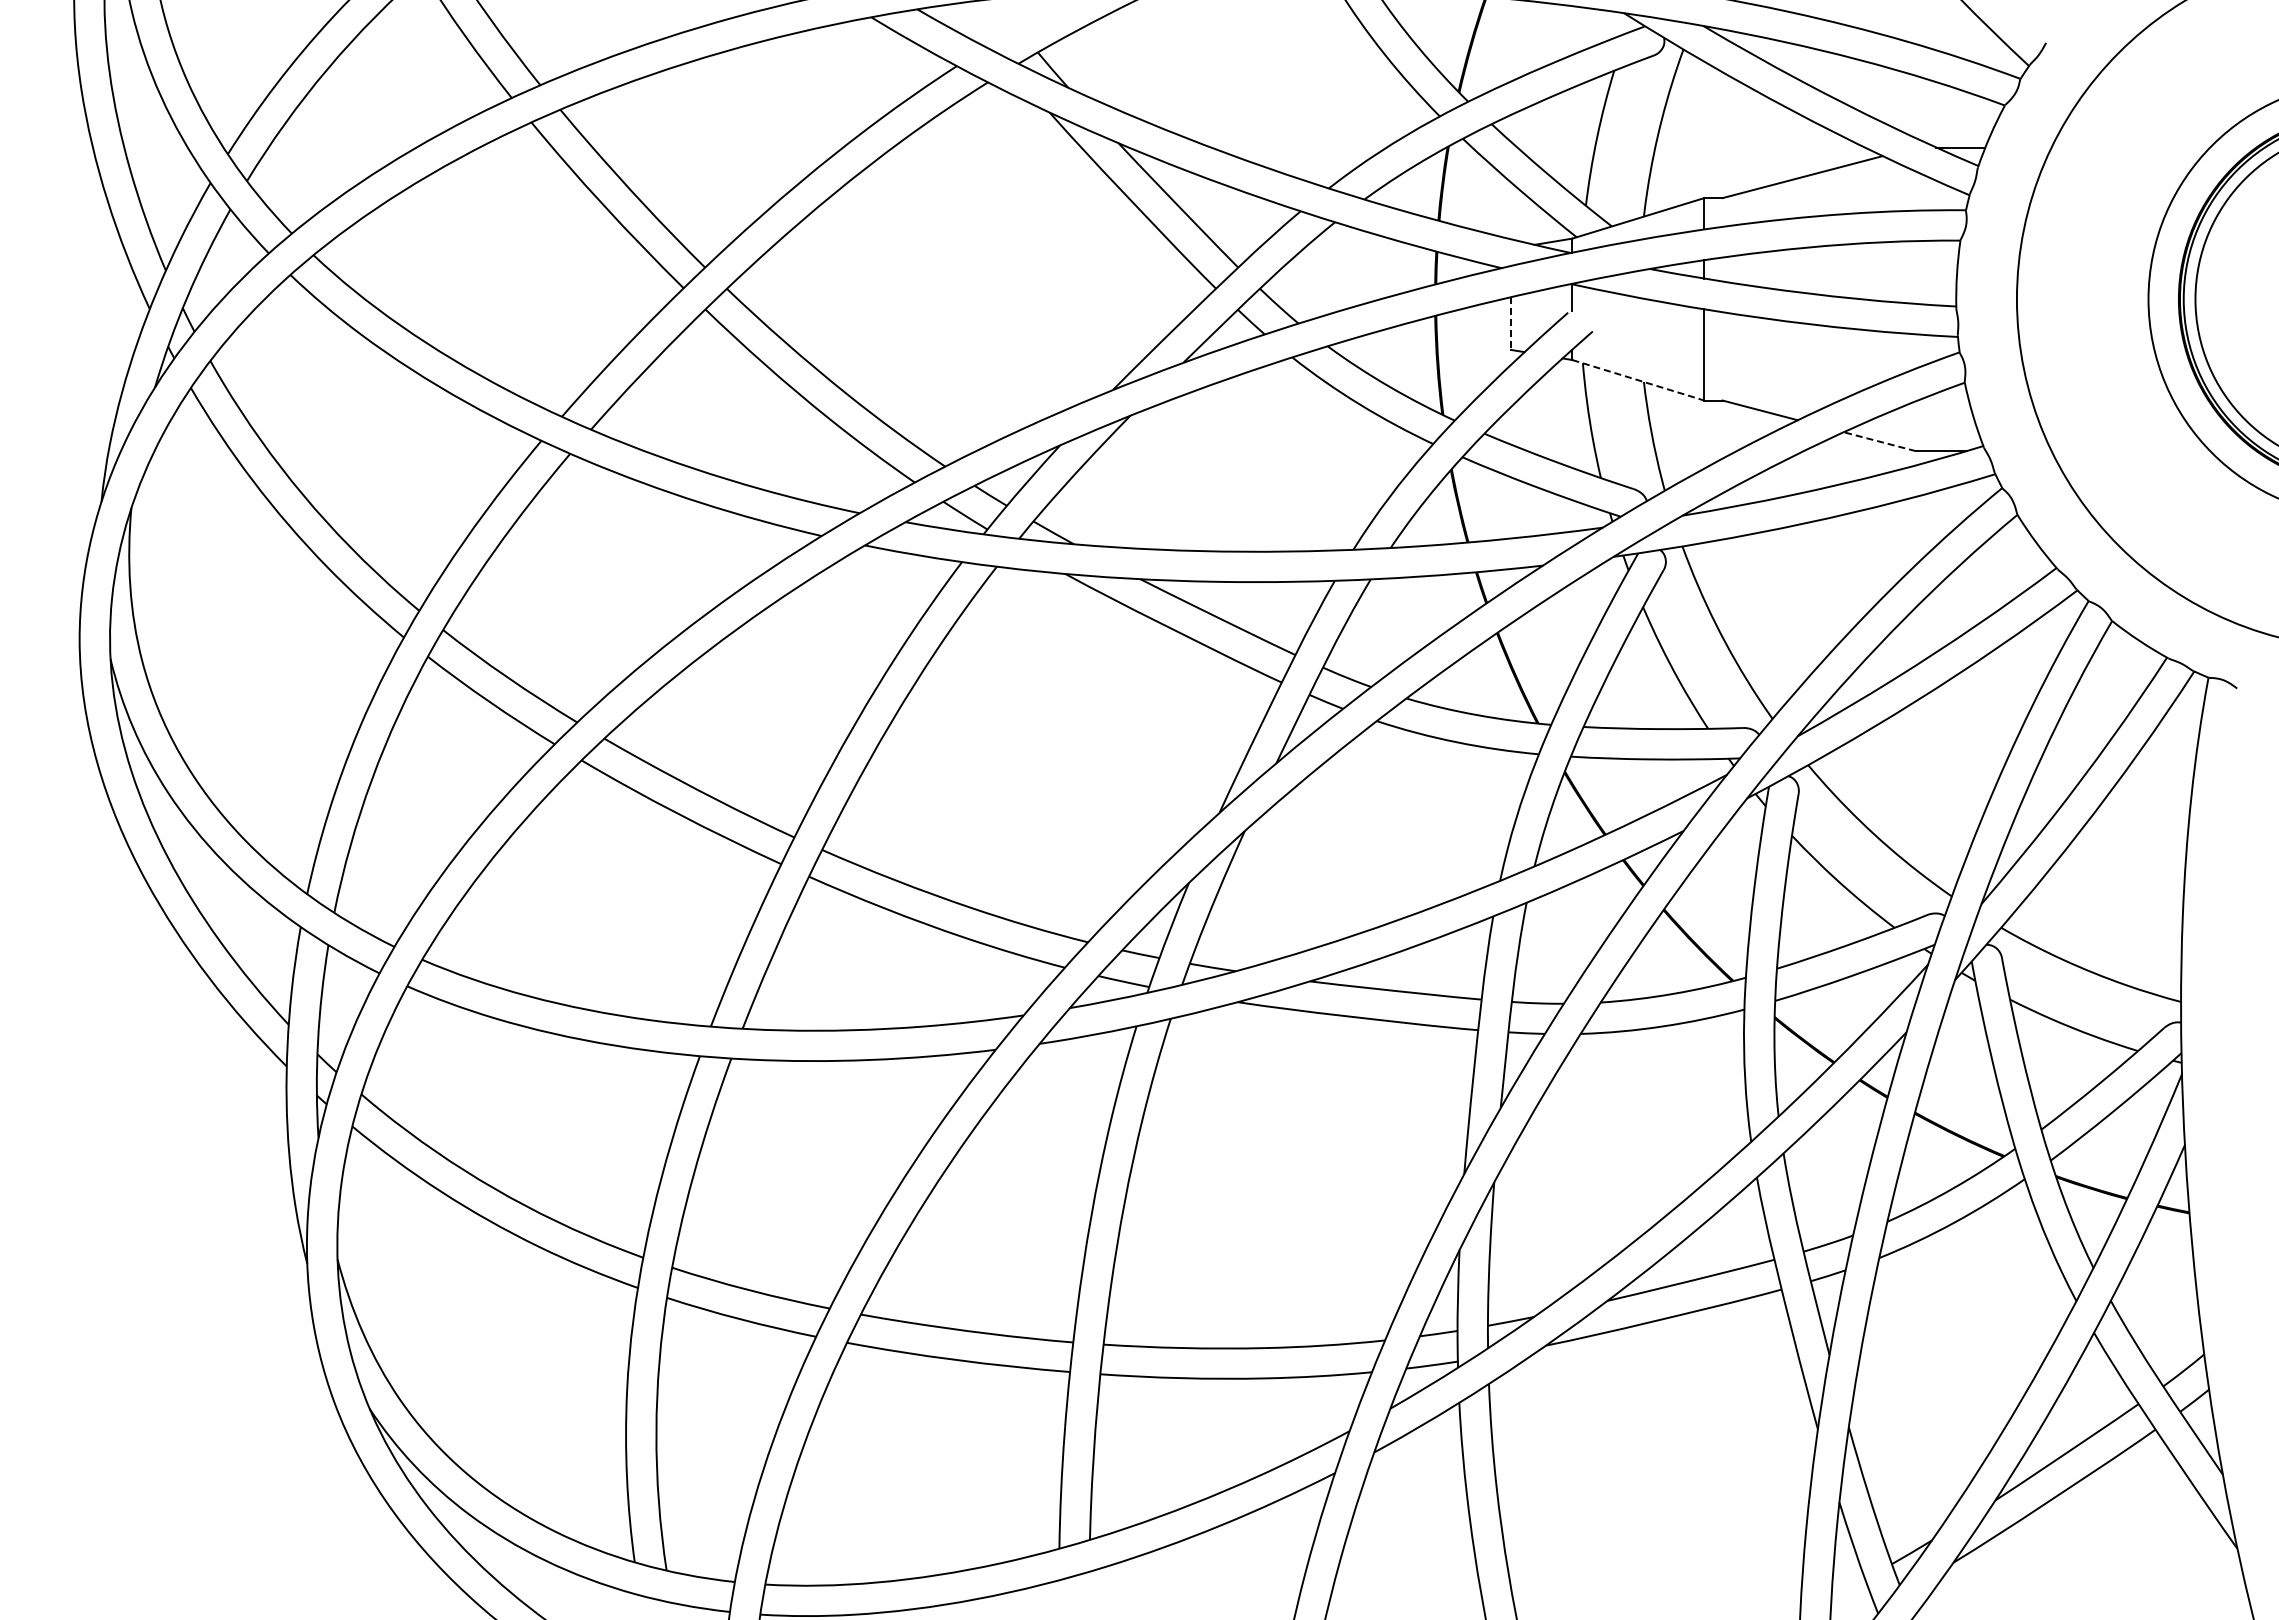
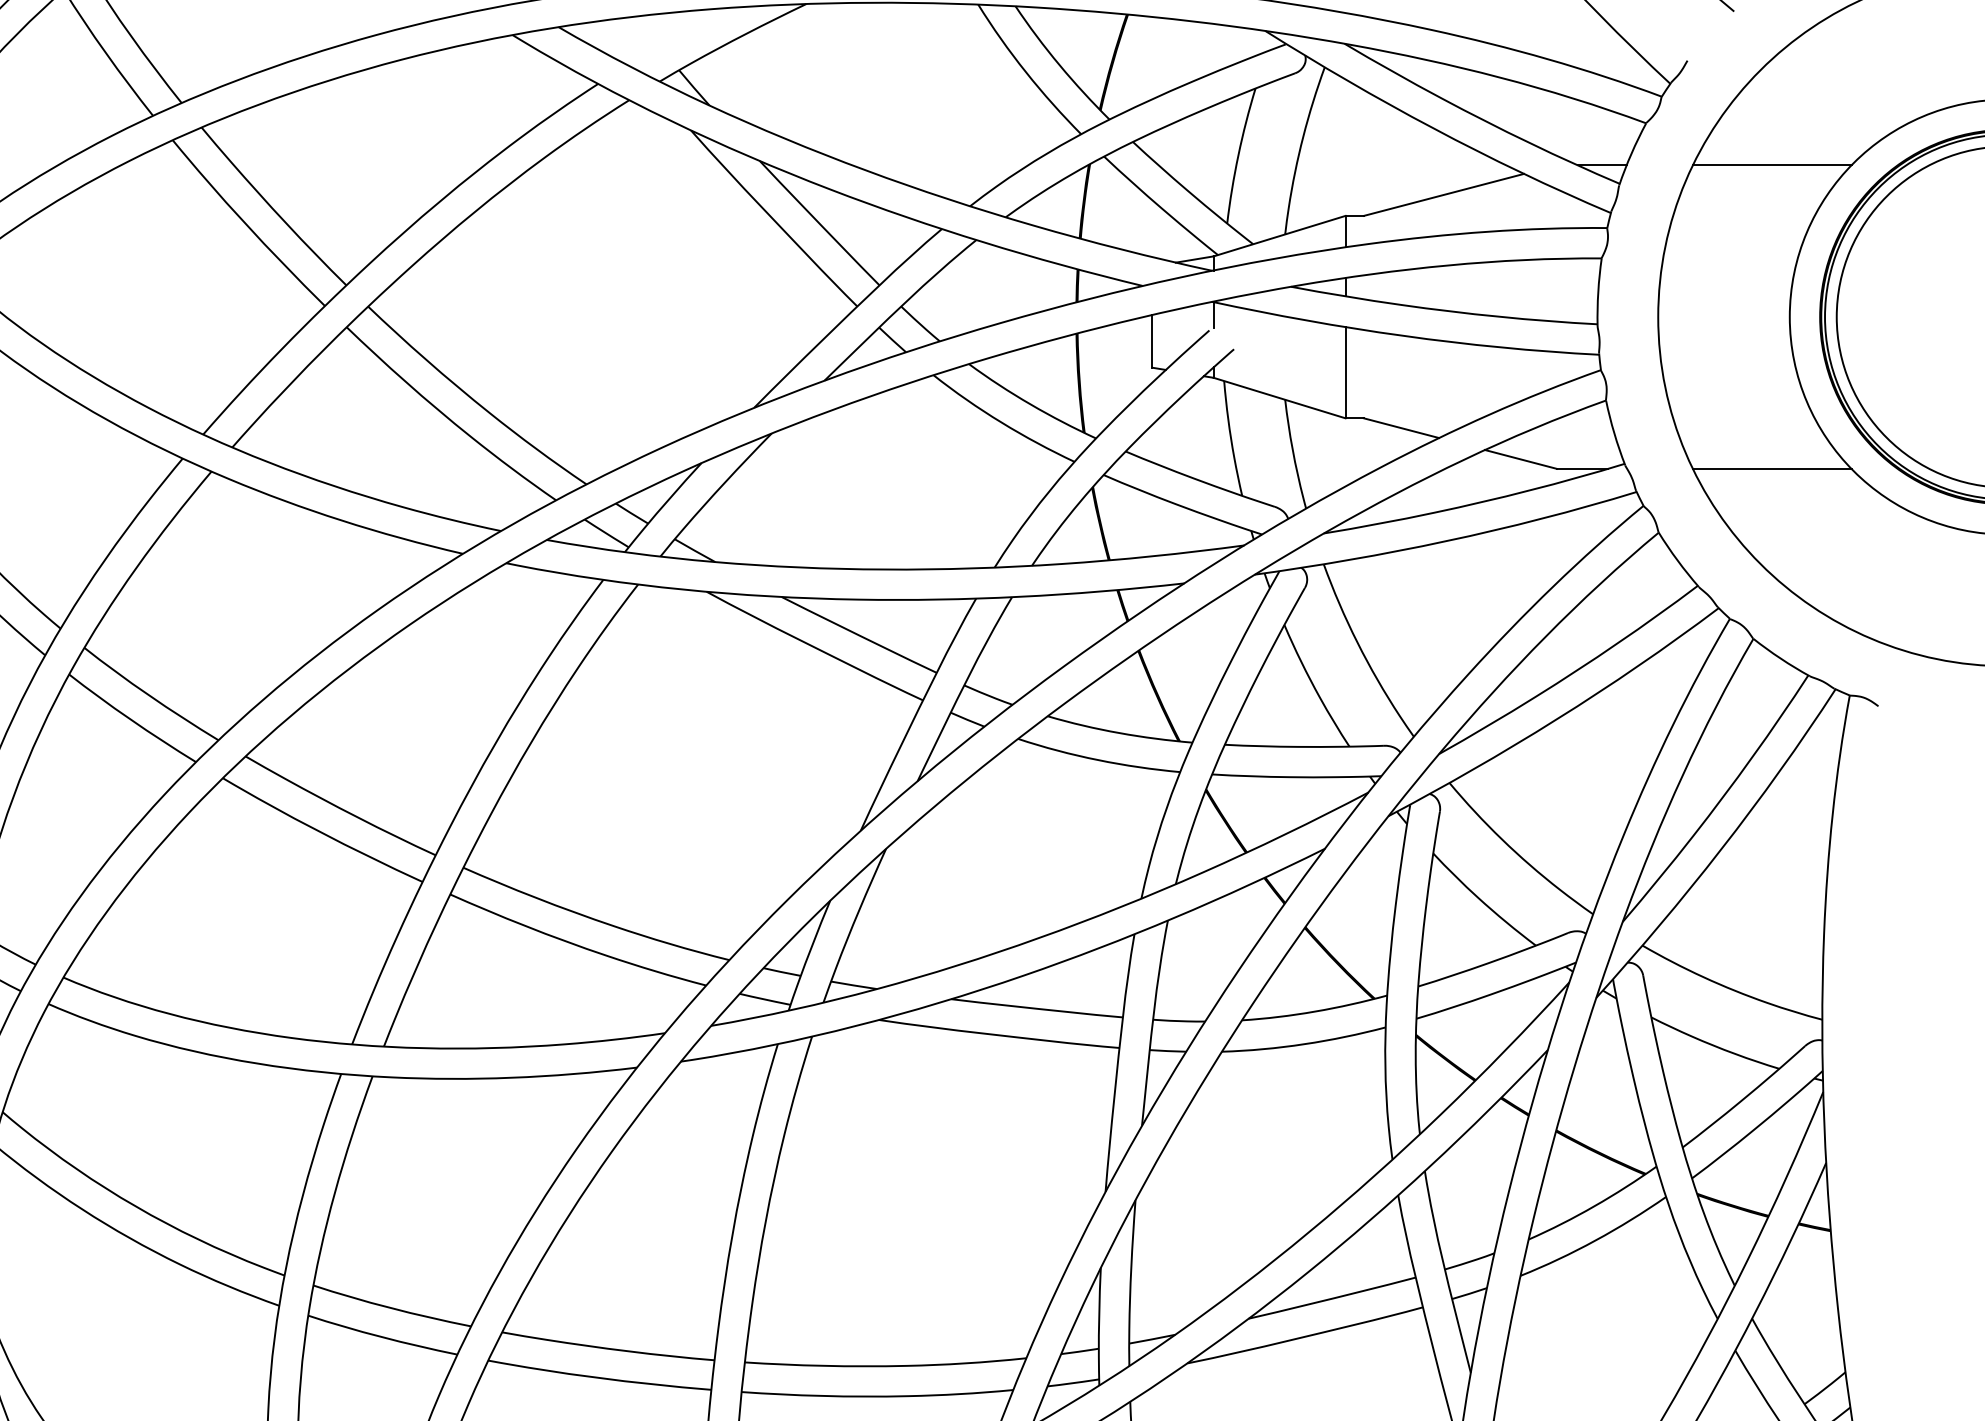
line: (2130, 147) -> (1771, 165), added
line: (1510, 324) -> (1151, 342), dashed -> solid
line: (1638, 380) -> (1279, 398), dashed -> solid
line: (1879, 441) -> (1520, 459), dashed -> solid
line: (2130, 451) -> (1771, 469), added

